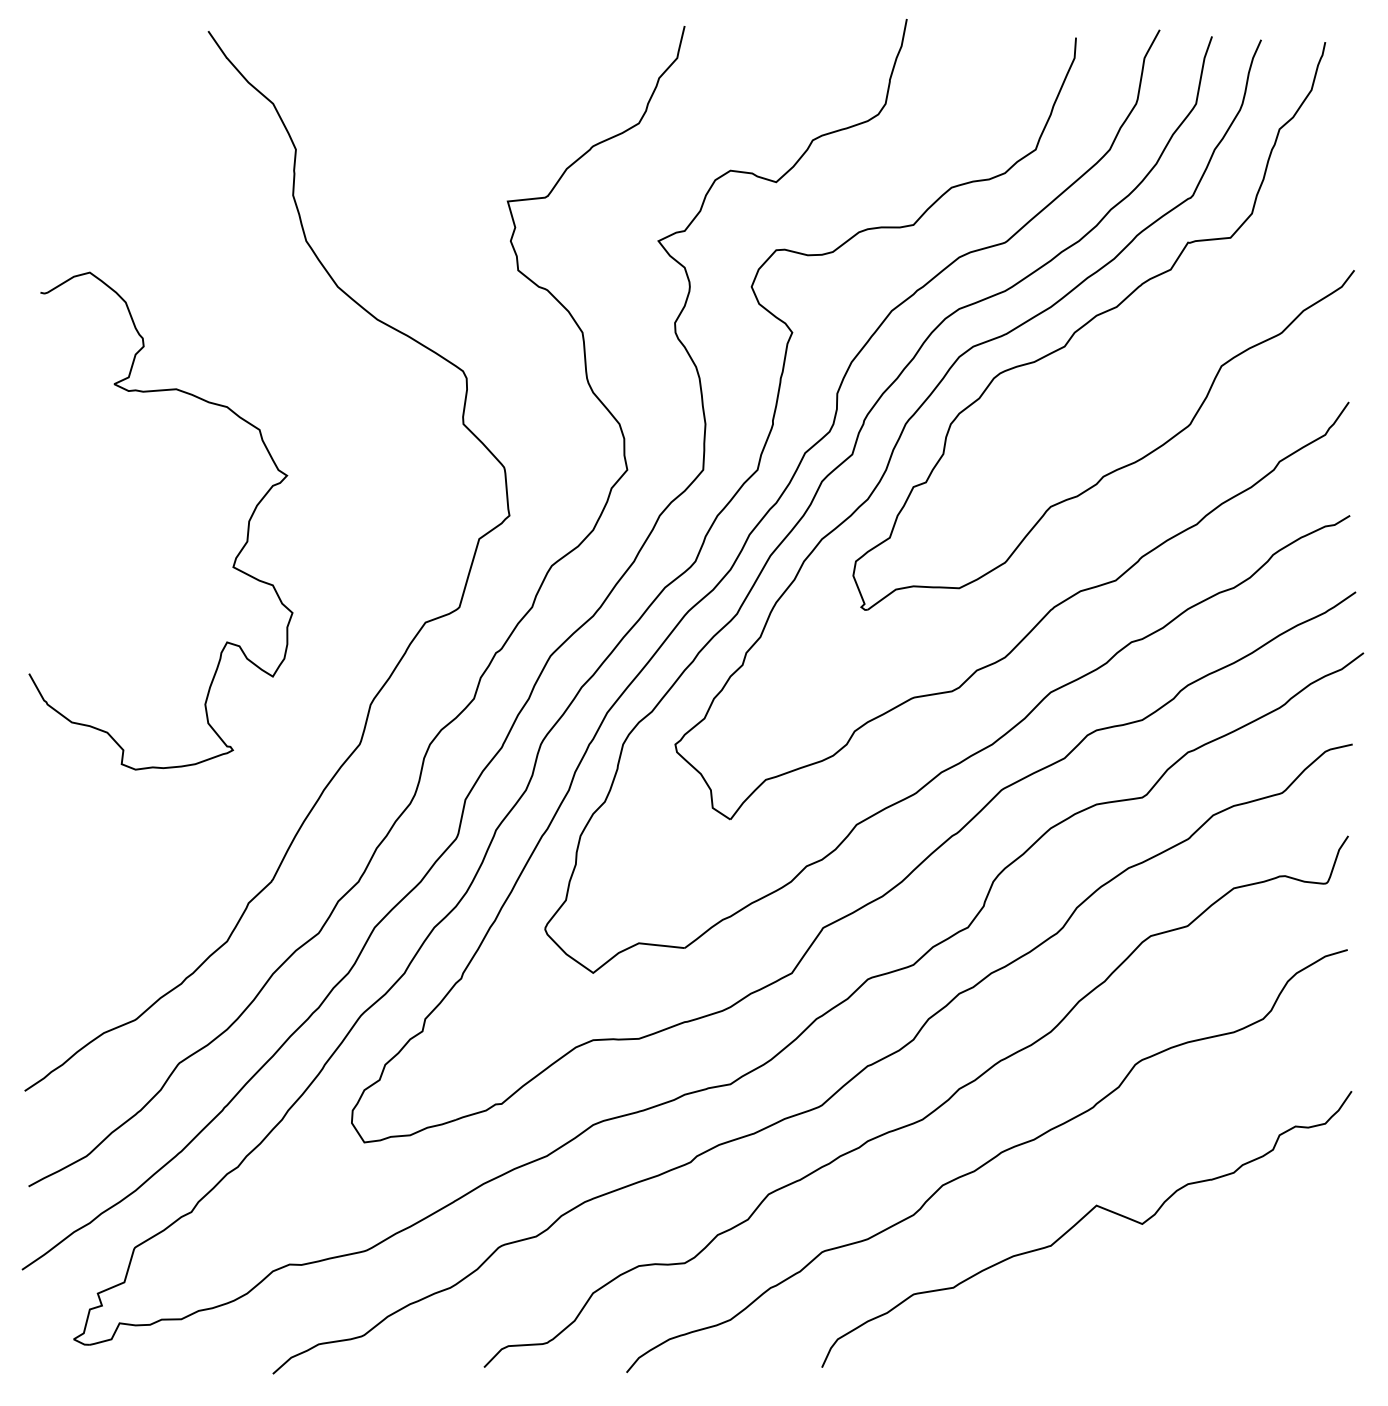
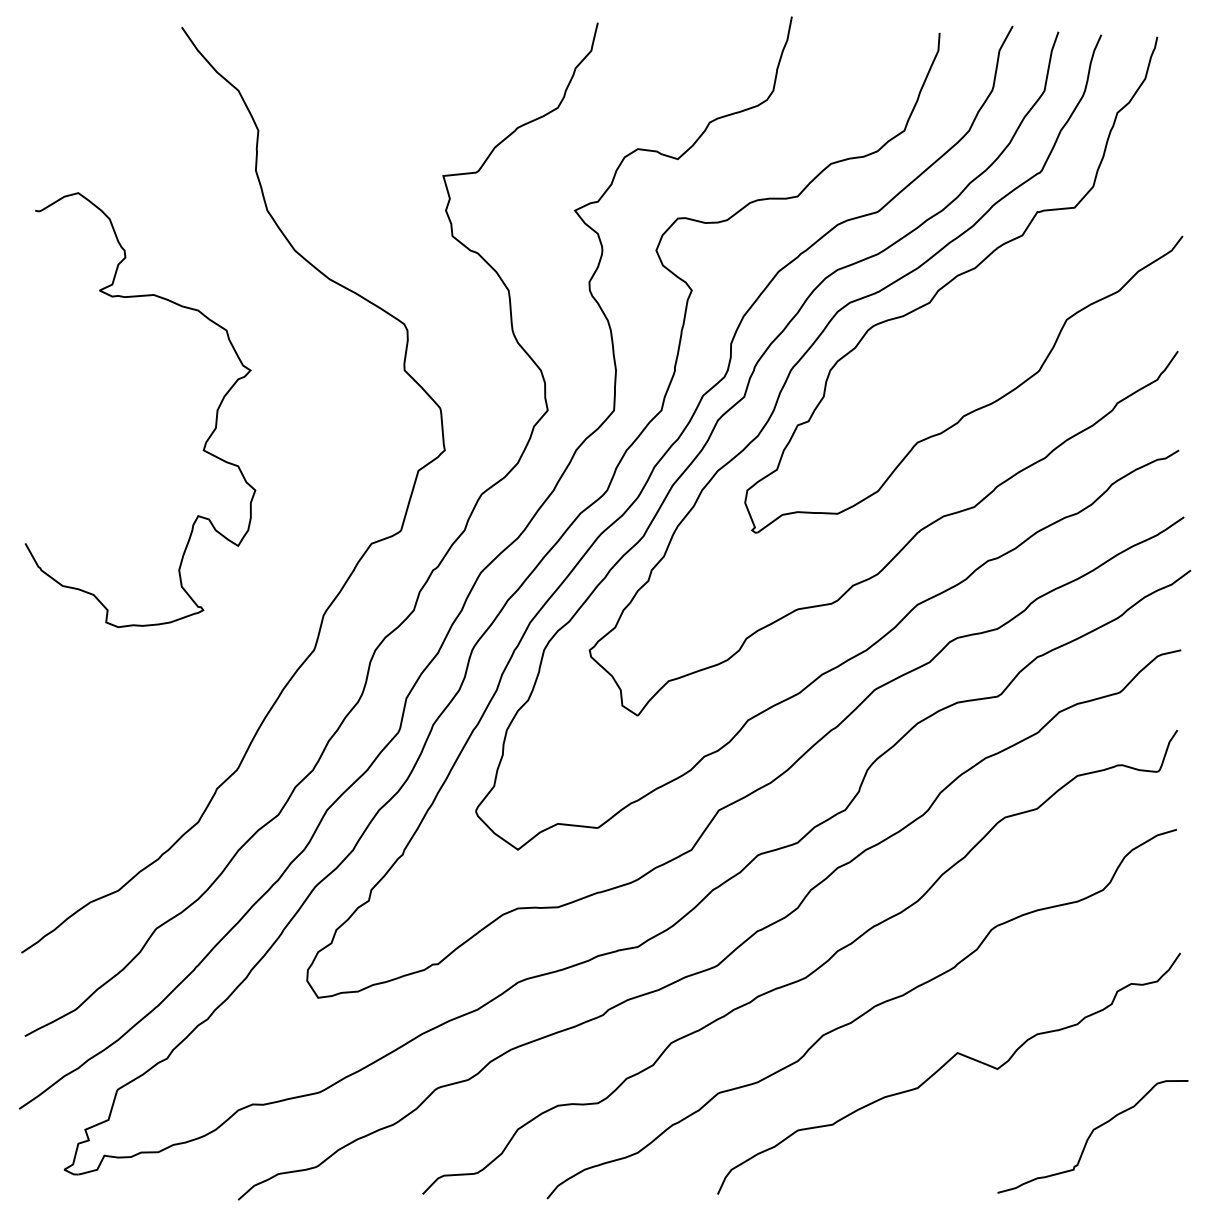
curve: (234, 559) -> (204, 443), moved
curve: (1249, 1300) -> (1091, 1135), added

